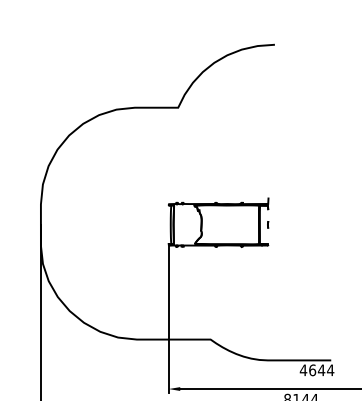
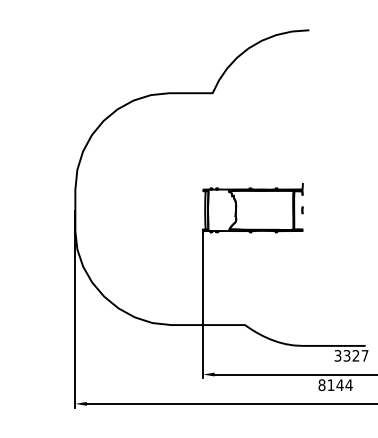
text: (317, 370) -> (351, 355), 4644 -> 3327

